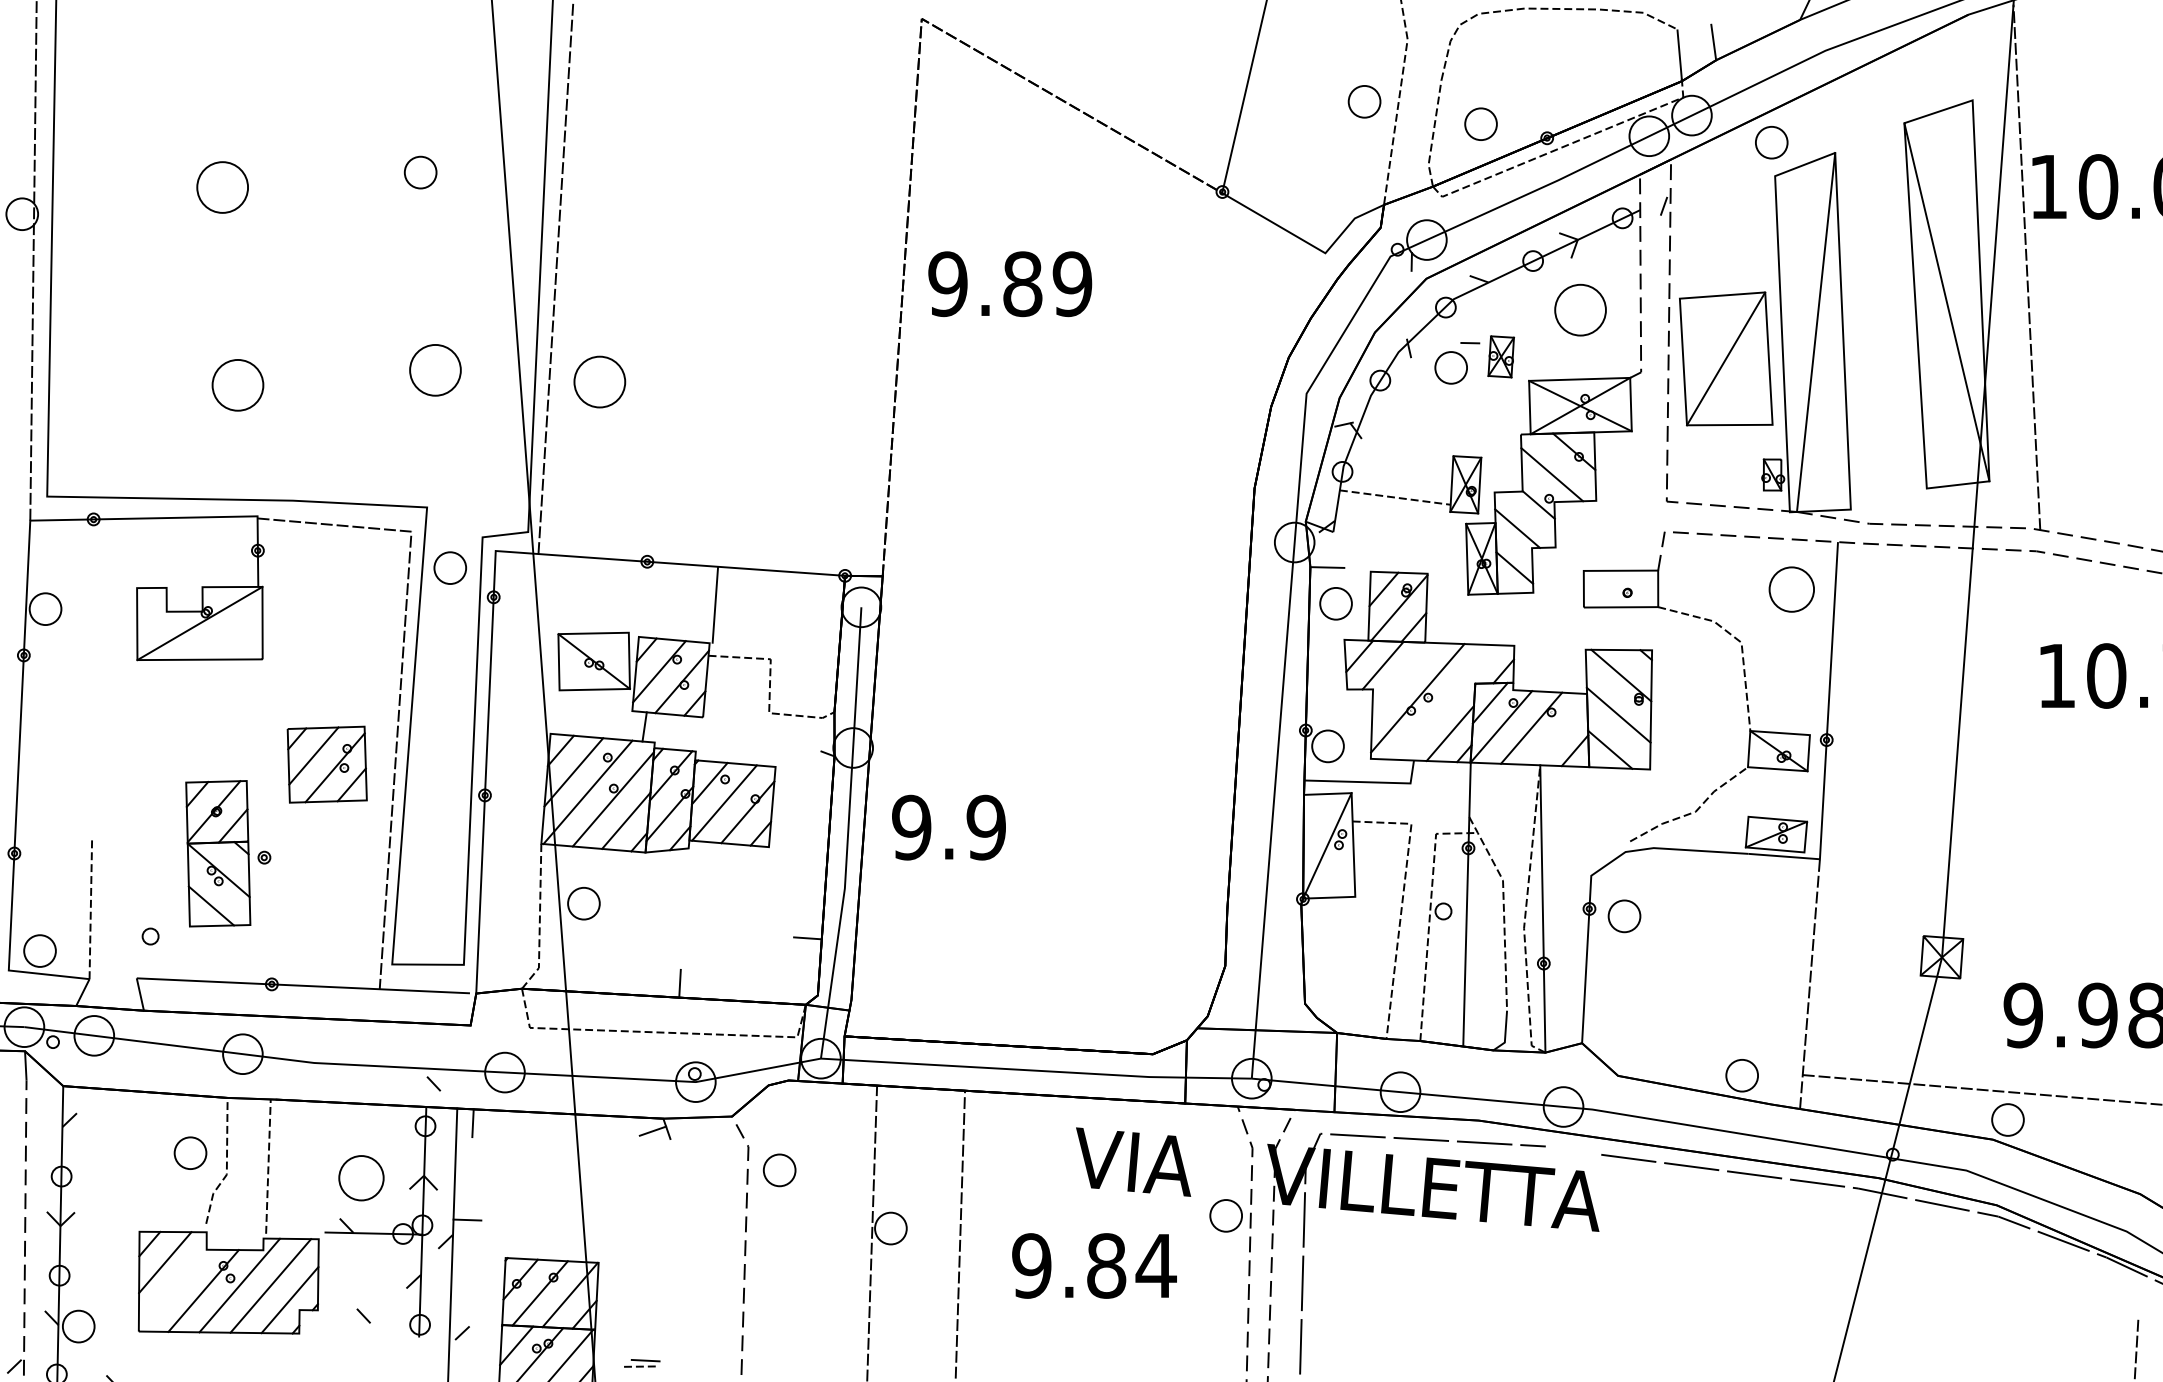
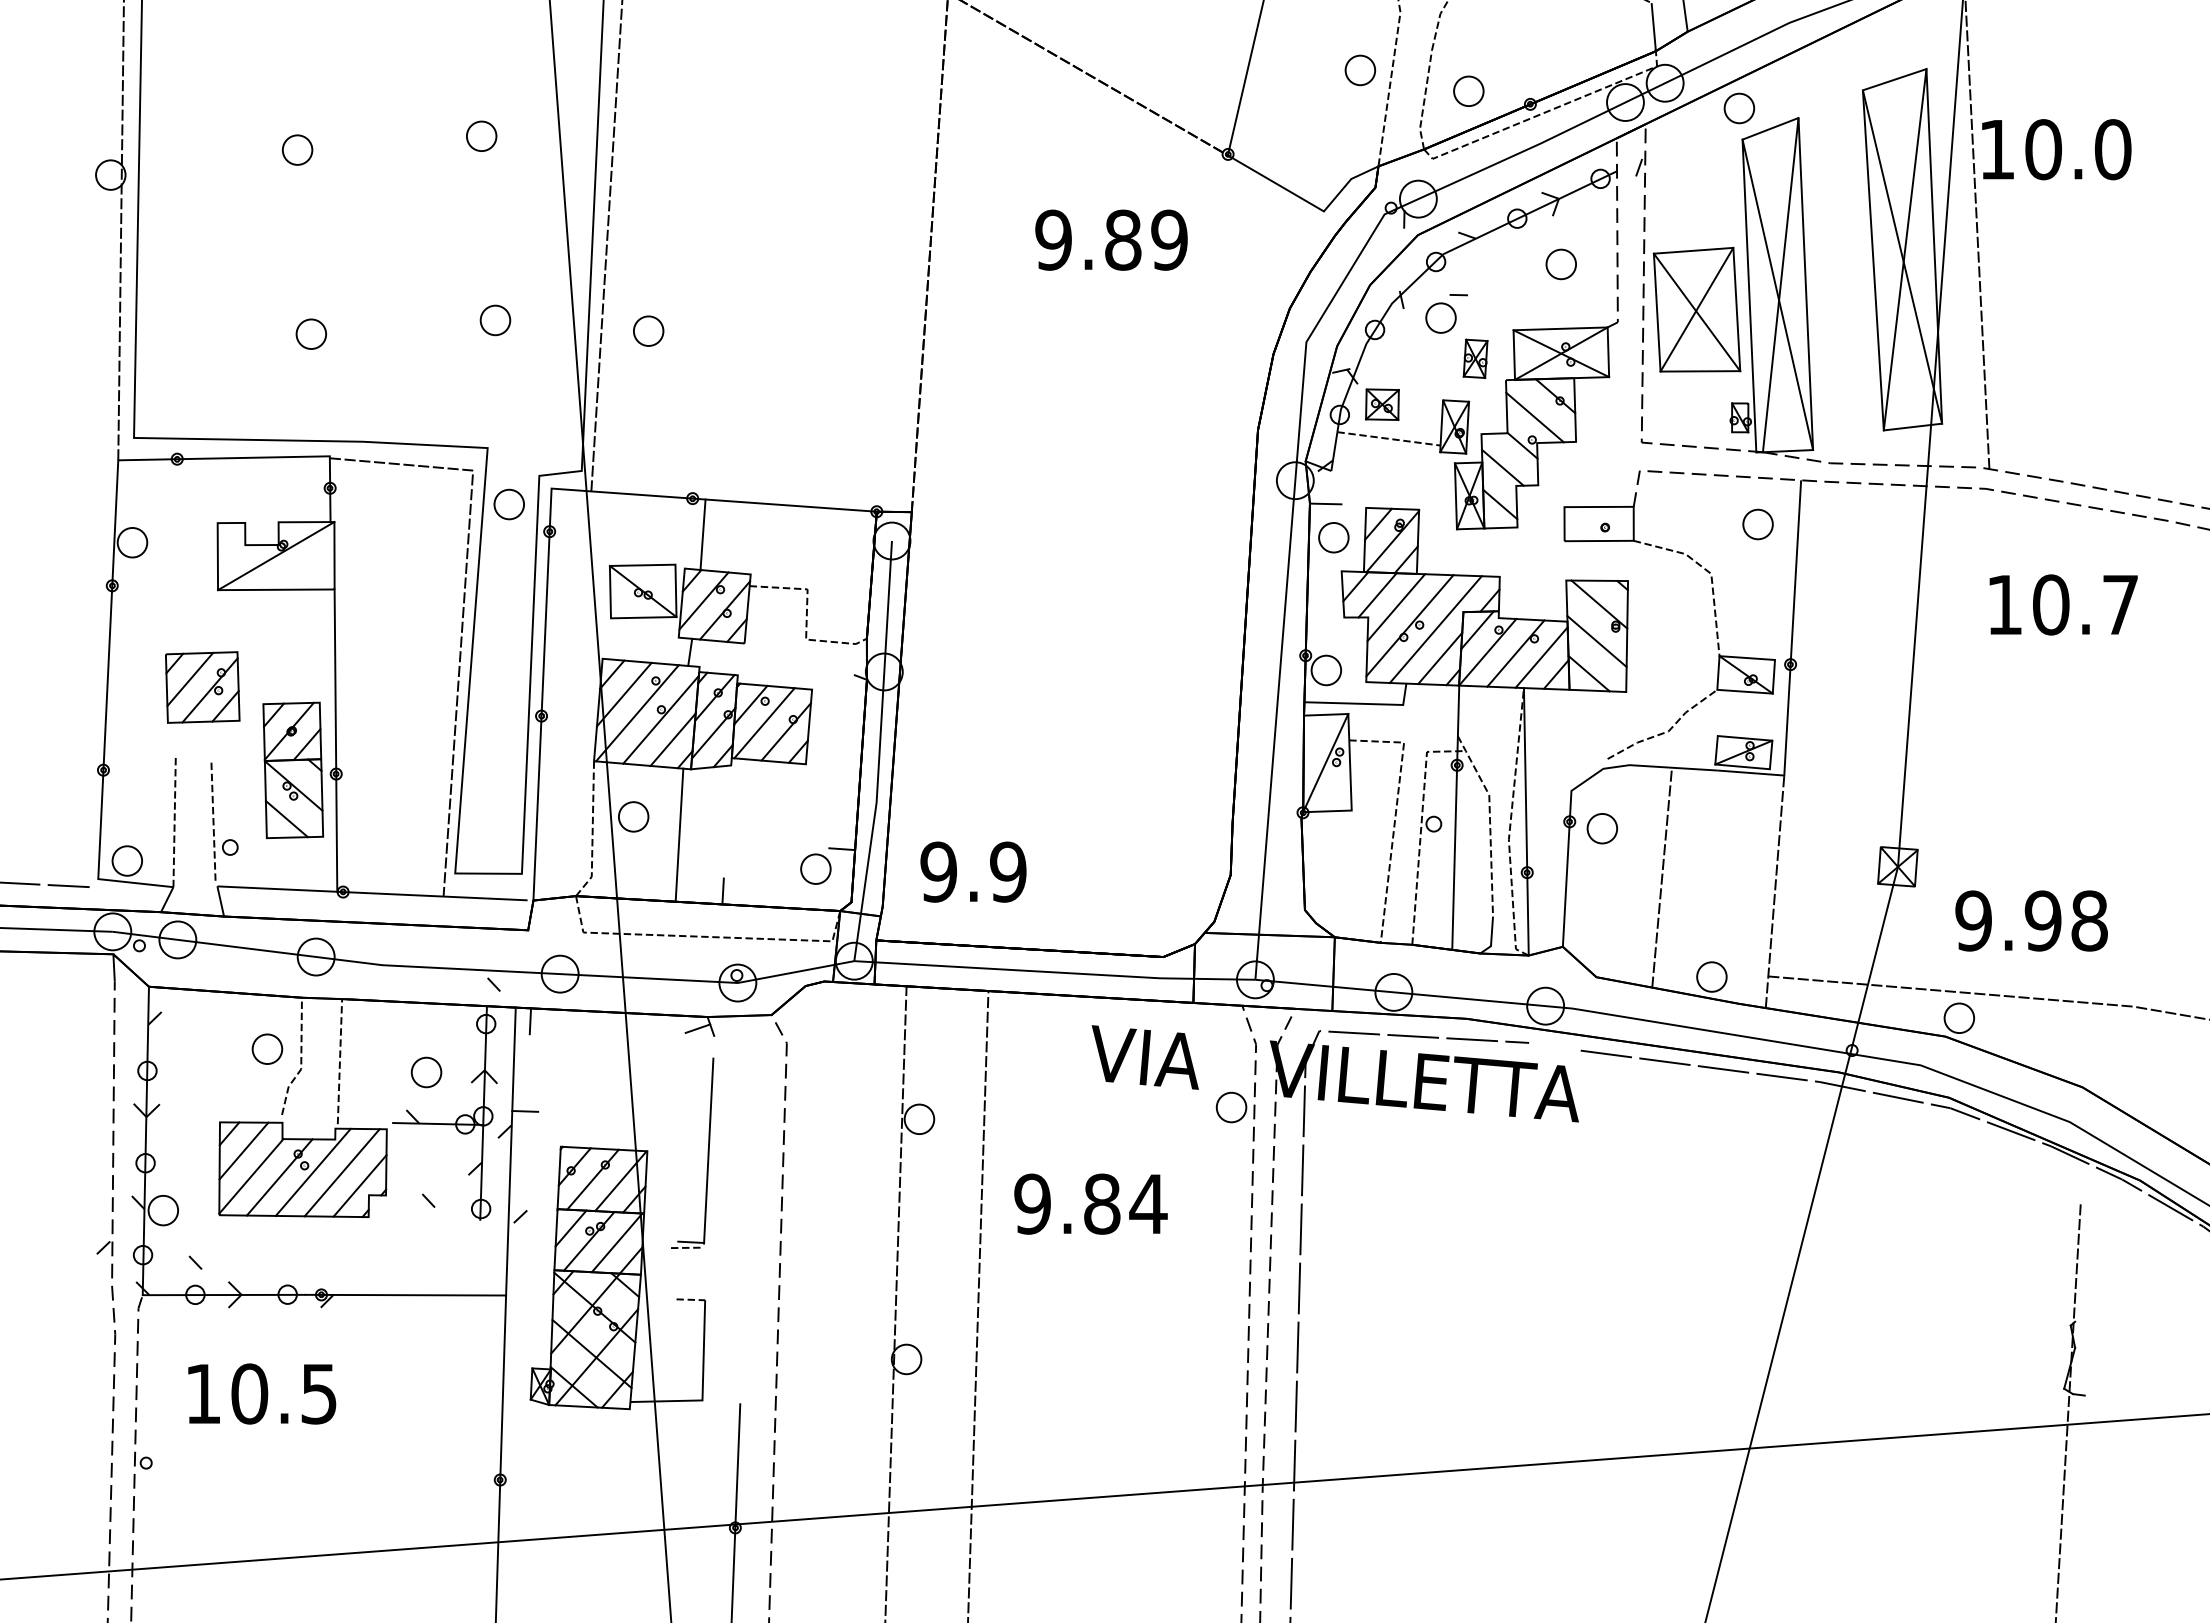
part: (222, 186) -> (297, 149), size x0.62
text: (1010, 283) -> (1111, 239), moved
line: (1949, 294) -> (1904, 249), added
part: (1579, 310) -> (1560, 264), size x0.62
line: (1812, 342) -> (1777, 294), added
part: (1501, 356) -> (1475, 358), moved
line: (1725, 361) -> (1696, 312), added
part: (435, 370) -> (495, 320), size x0.62
part: (599, 381) -> (648, 330), size x0.62
part: (236, 384) -> (310, 333), size x0.62
part: (1388, 460) -> (1382, 404), added
part: (1791, 589) -> (1757, 524), size x0.71
line: (714, 604) -> (702, 534), moved
line: (1403, 678) -> (1396, 607), added
line: (1445, 702) -> (1435, 629), added
line: (1559, 732) -> (1541, 657), added
part: (327, 764) -> (202, 687), moved
line: (263, 821) -> (335, 740), added
text: (948, 826) -> (973, 871), moved
line: (132, 906) -> (213, 819), added
line: (633, 922) -> (679, 834), added
line: (1689, 968) -> (1662, 877), added
part: (779, 1169) -> (815, 868), moved
part: (361, 1178) -> (426, 1072), size x0.71
line: (664, 1262) -> (708, 1150), added
text: (1093, 1265) -> (1090, 1203), moved
line: (173, 1289) -> (251, 1176), added

